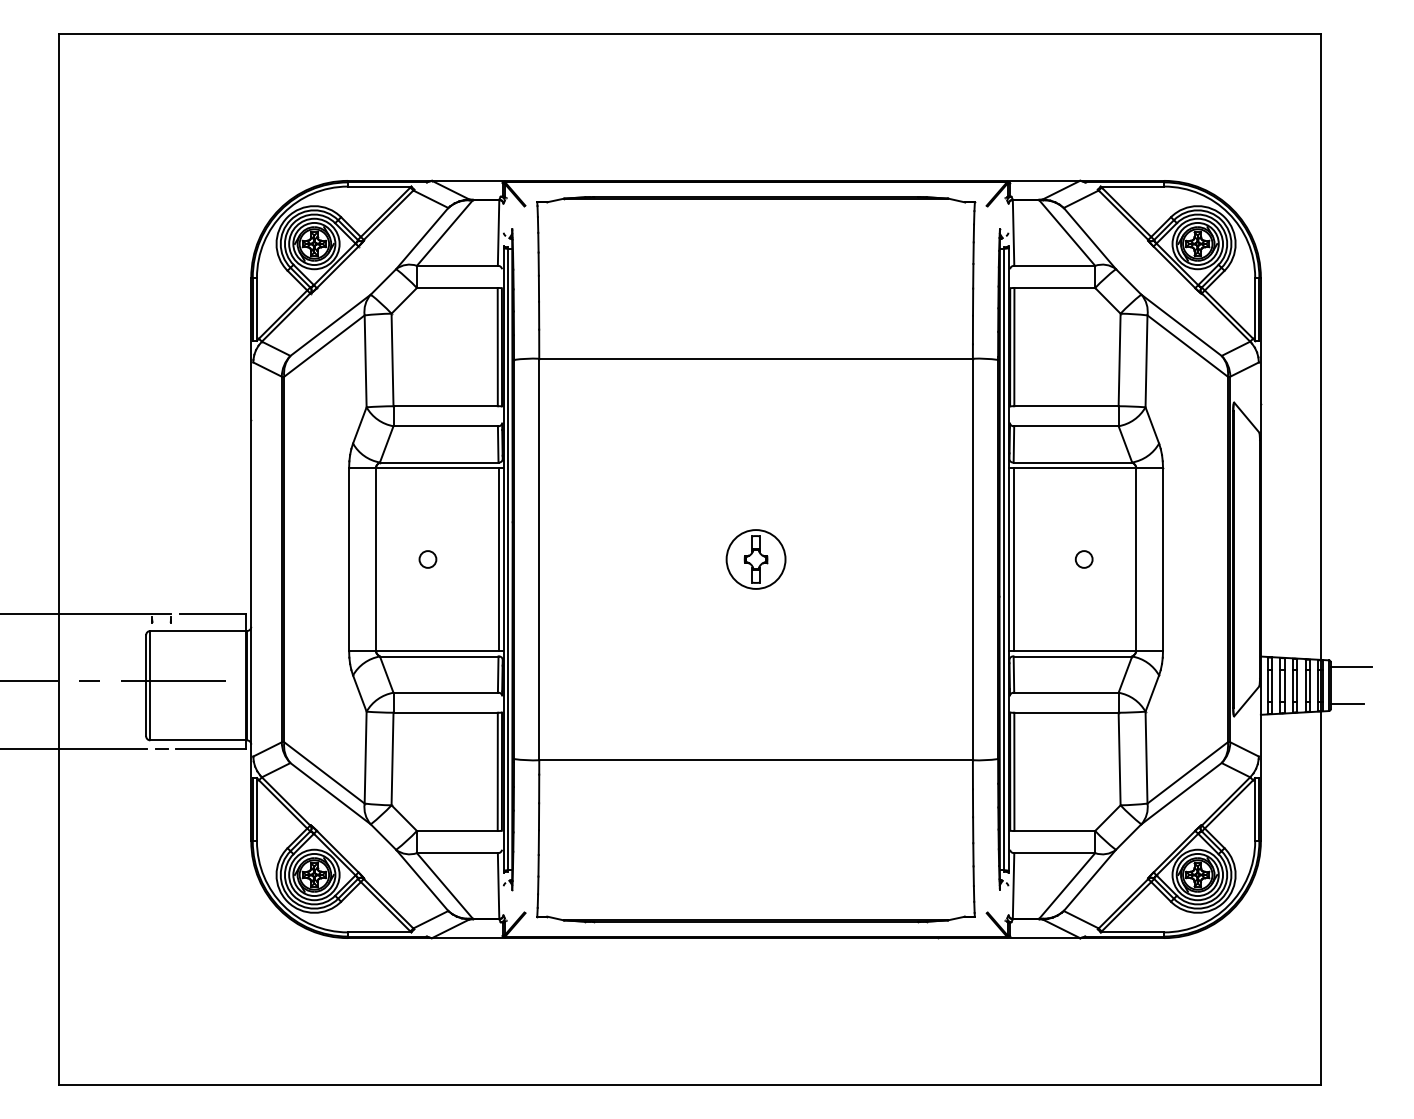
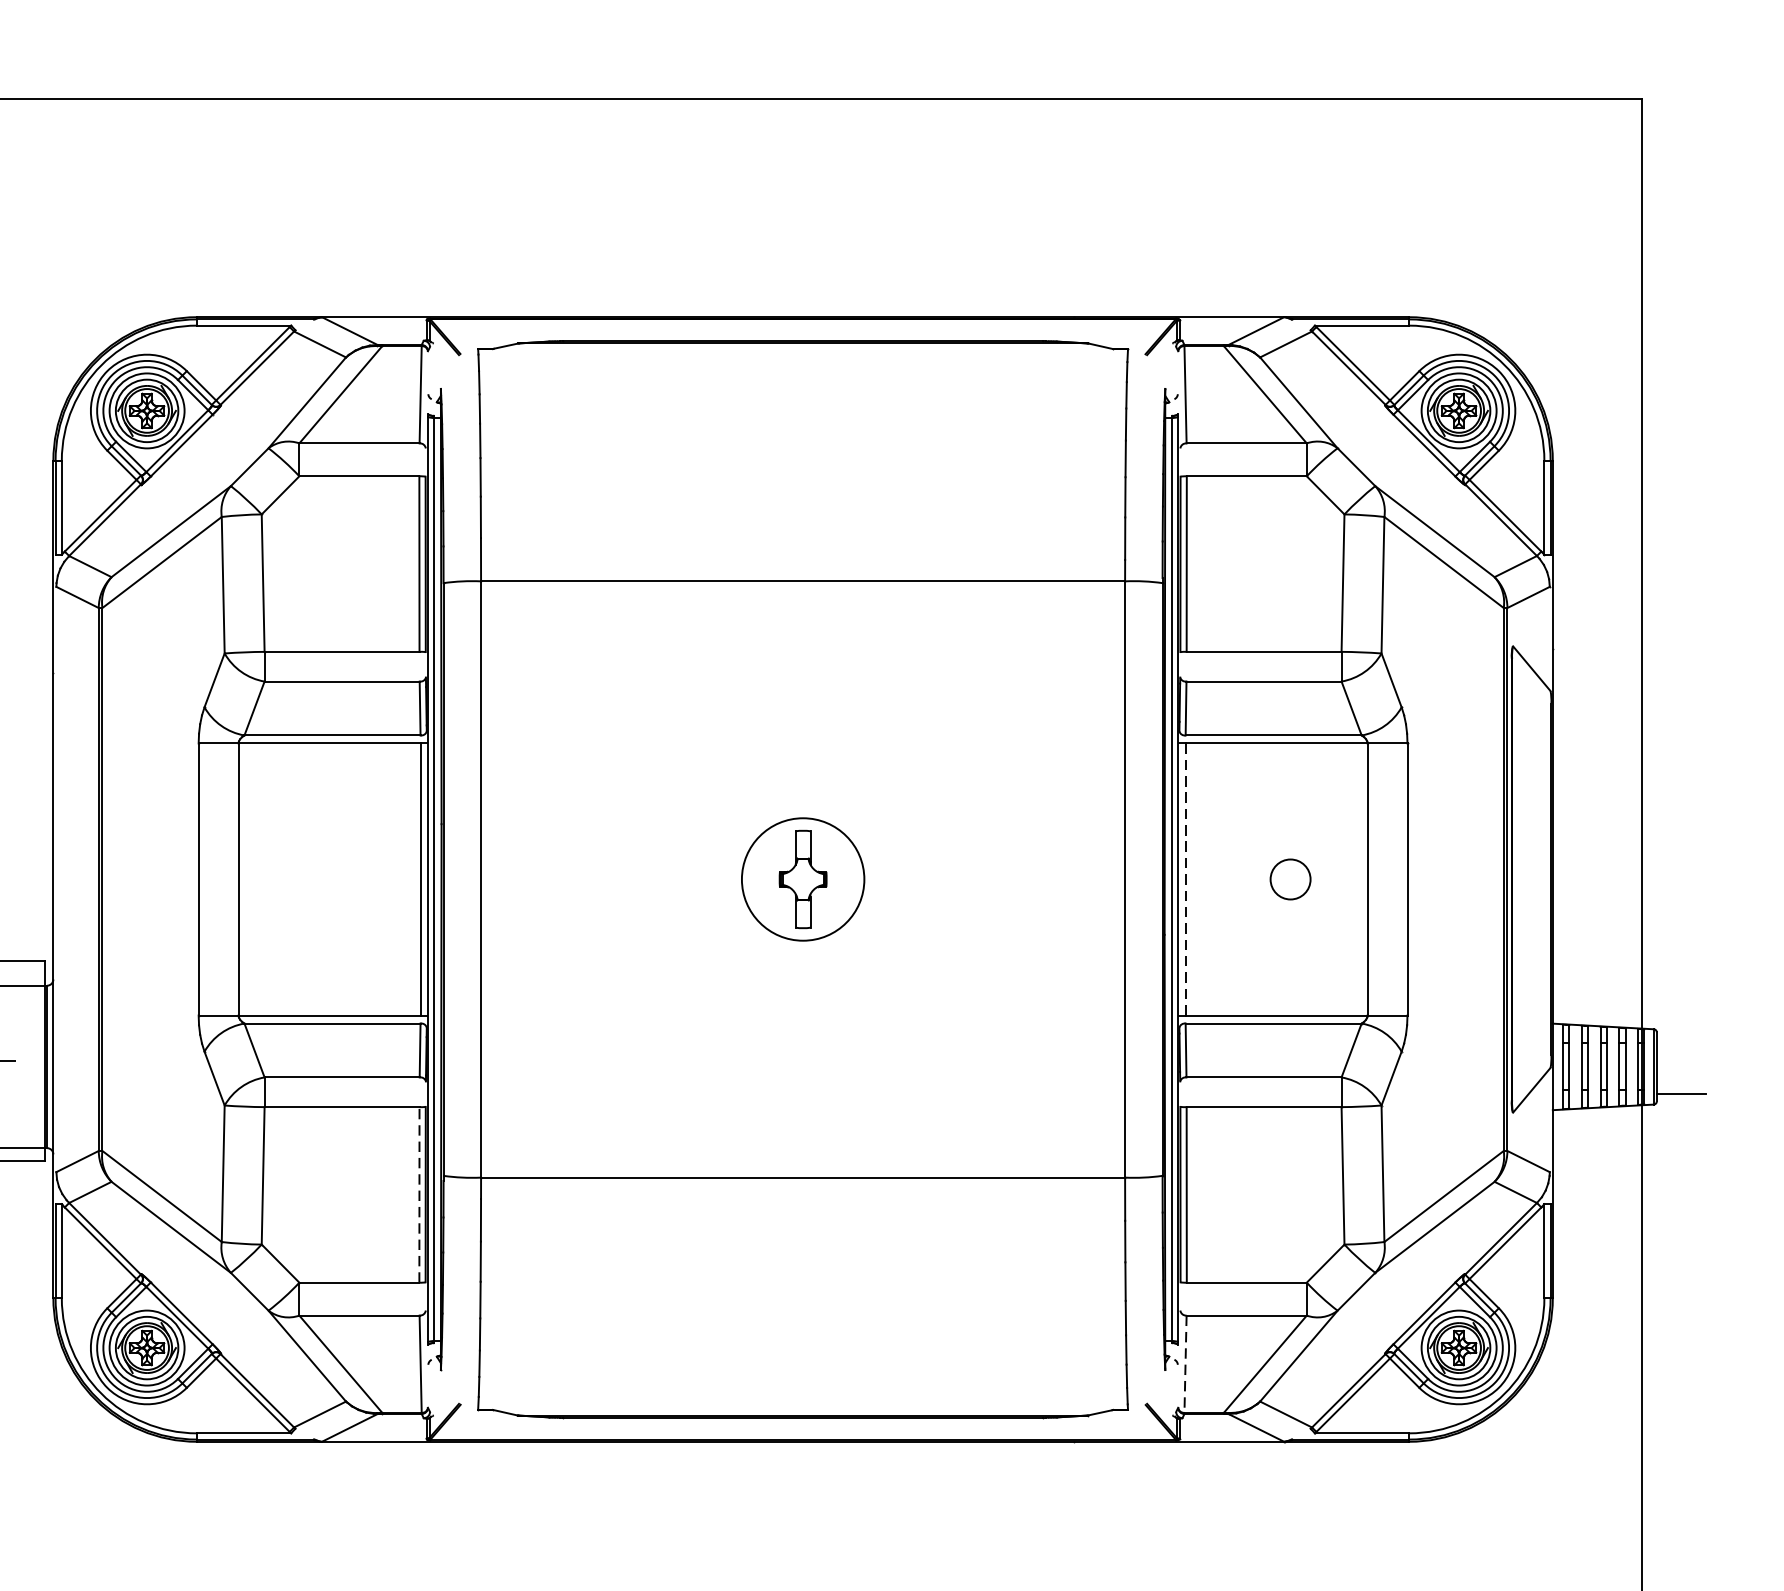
circle: (427, 559) -> (315, 879), removed
part: (755, 559) -> (802, 879), size x1.4
line: (1013, 559) -> (1185, 879), solid -> dashed
circle: (1083, 559) -> (1289, 879), size x1.6
line: (1350, 667) -> (1685, 1039), removed
line: (497, 771) -> (419, 1194), solid -> dashed
line: (1013, 885) -> (1185, 1363), solid -> dashed

